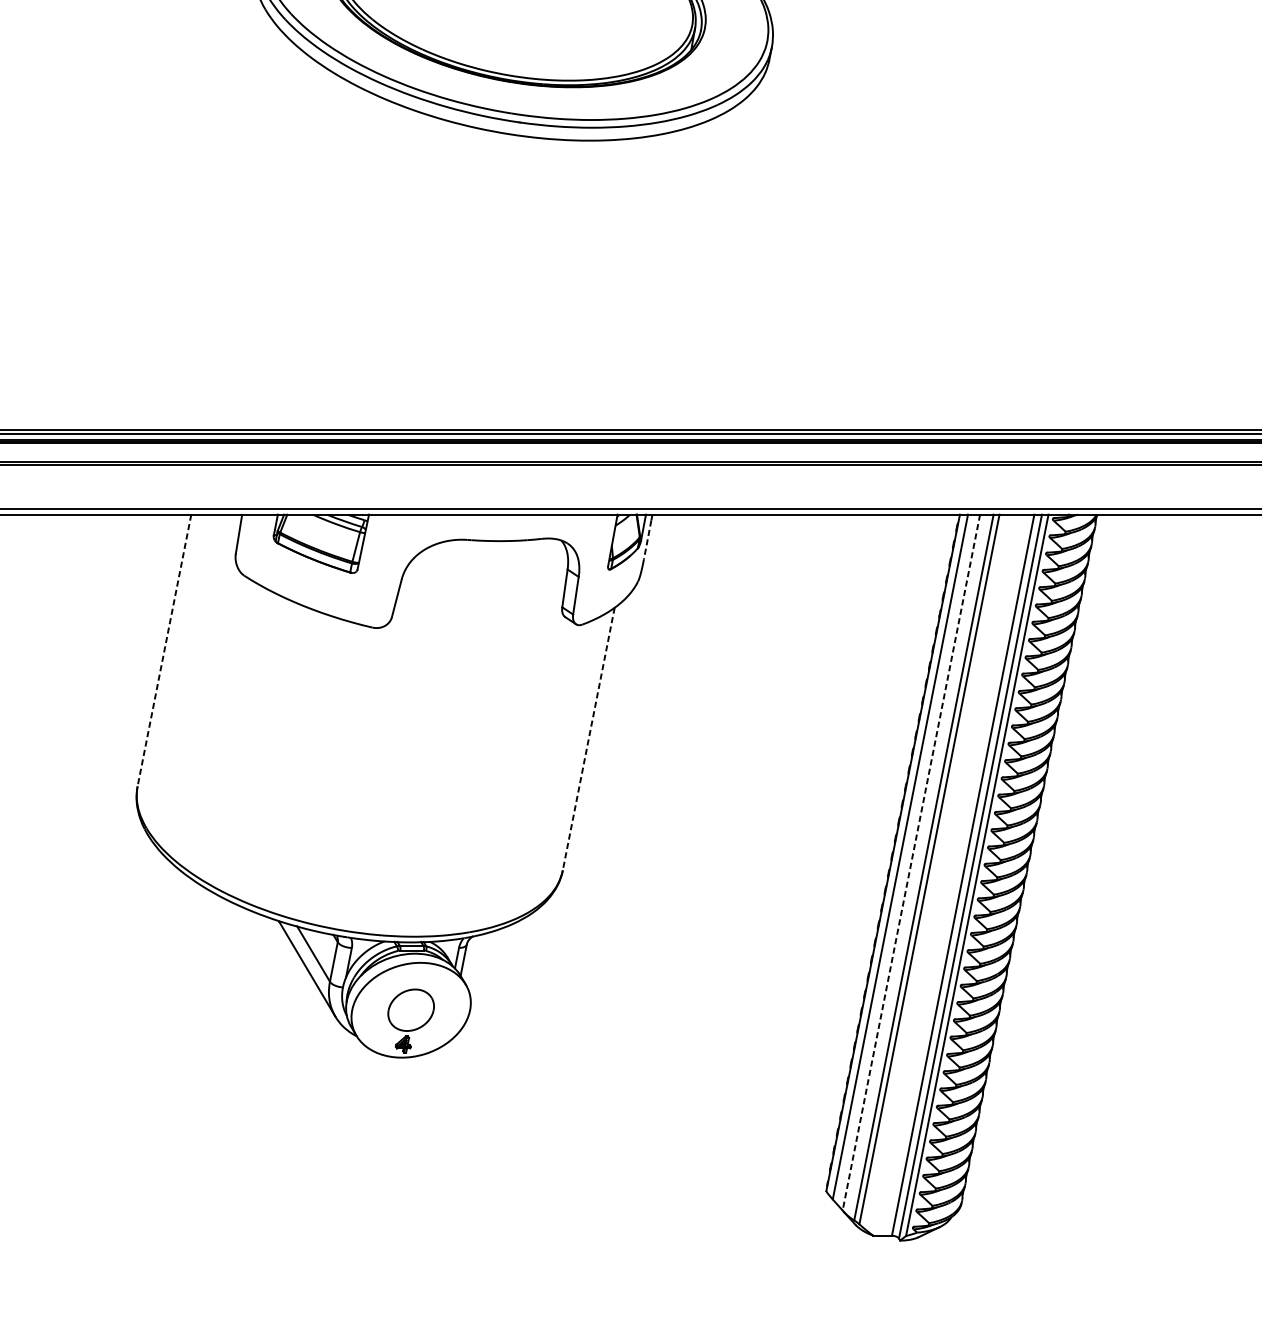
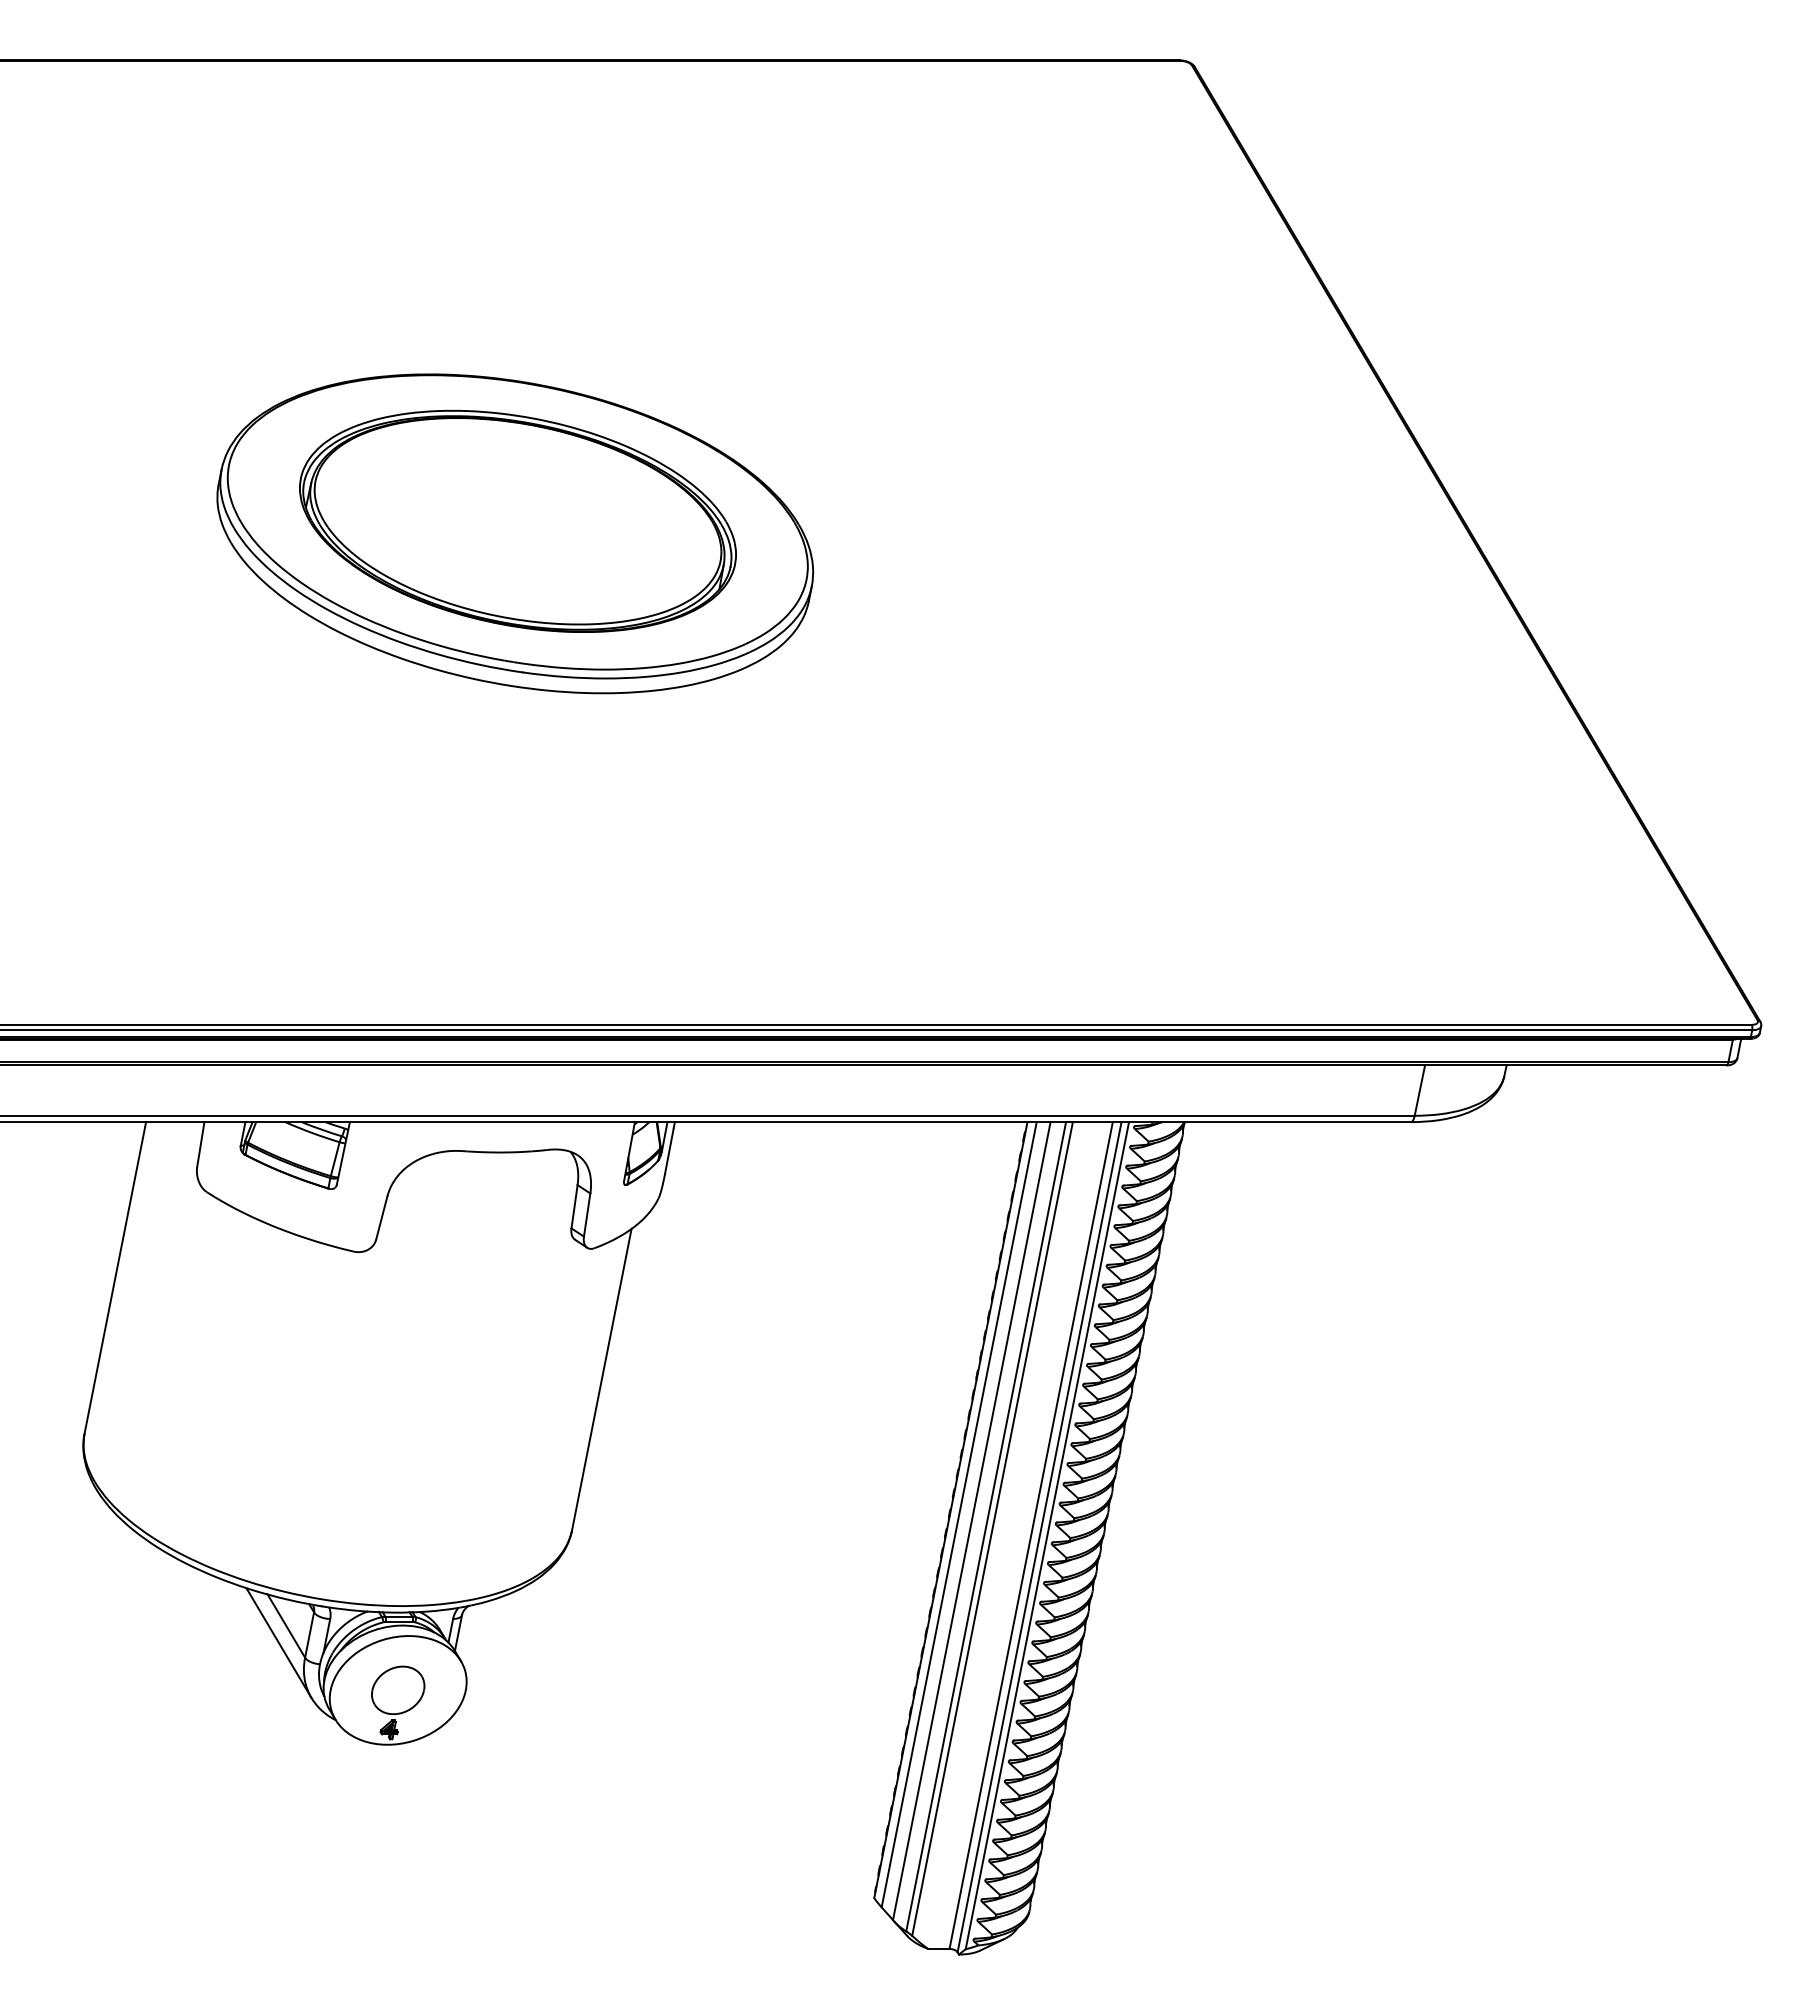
line: (647, 540) -> (669, 1151), dashed -> solid
line: (164, 650) -> (115, 1277), dashed -> solid
line: (588, 739) -> (601, 1379), dashed -> solid
line: (911, 862) -> (971, 1521), dashed -> solid

